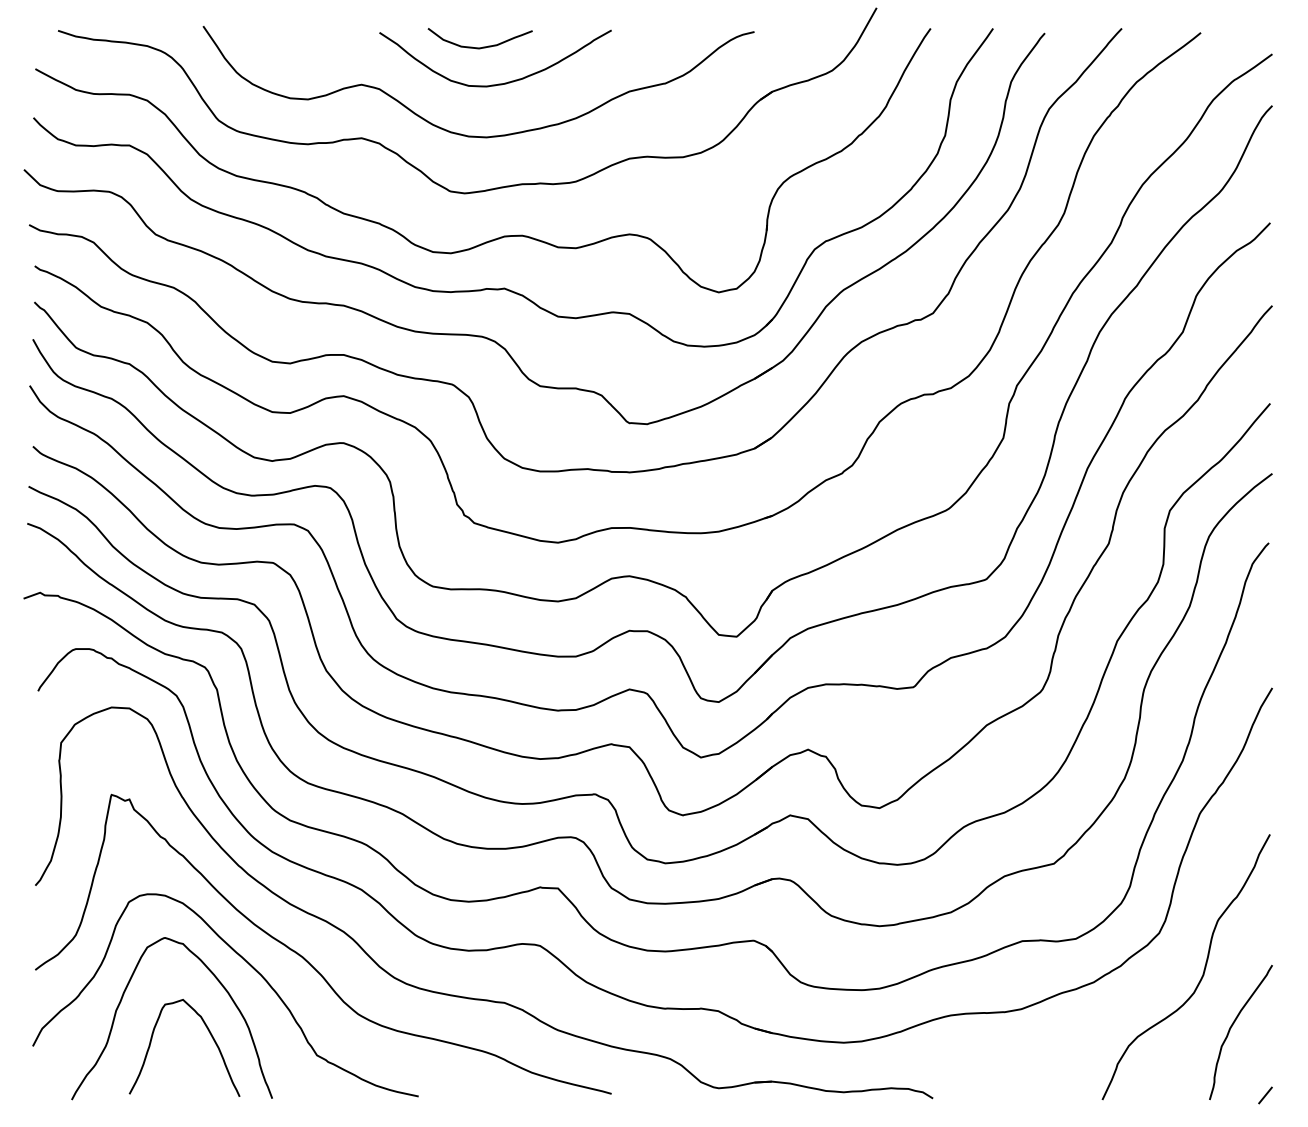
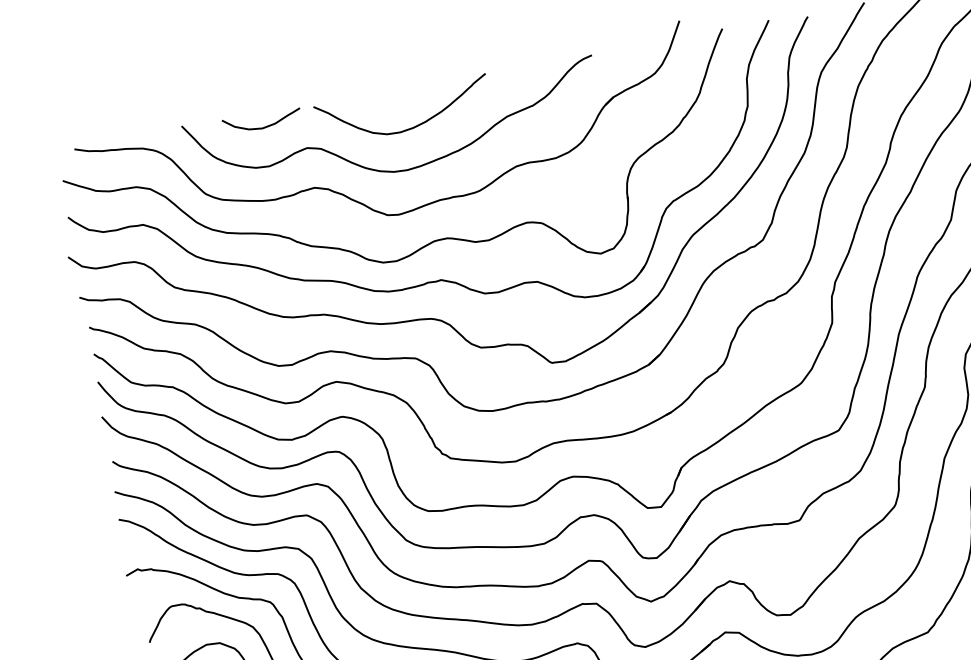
curve: (482, 46) -> (264, 126), moved

